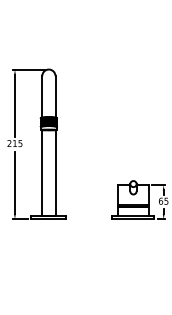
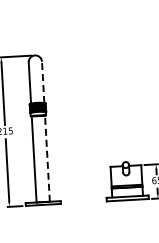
line: (55, 96) -> (43, 81), solid -> dashed
line: (55, 172) -> (47, 157), solid -> dashed

